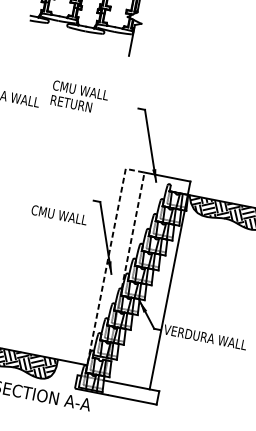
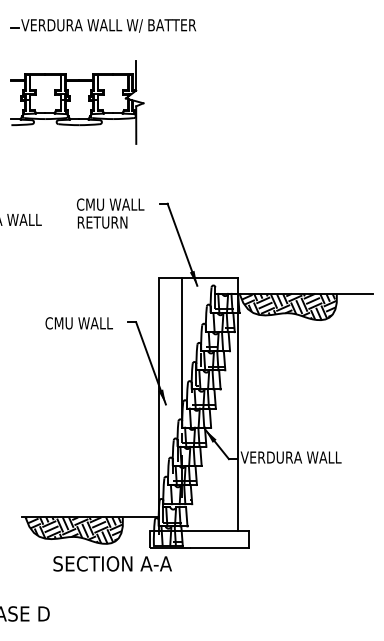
text: (79, 97) -> (110, 213), moved
line: (119, 198) -> (158, 313), dashed -> solid
text: (58, 215) -> (78, 323), moved

